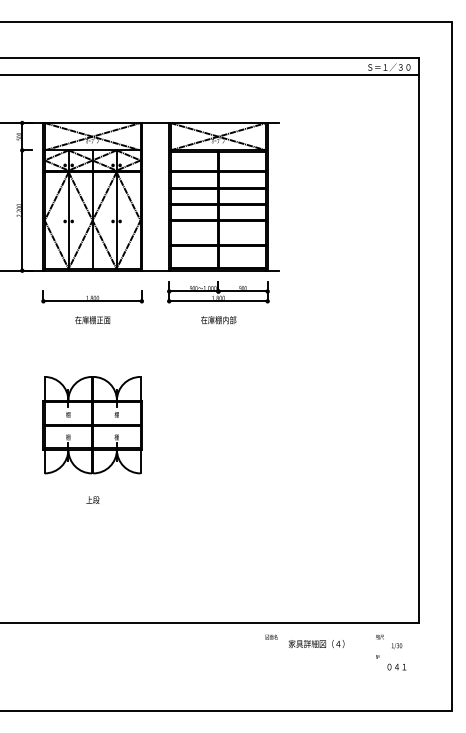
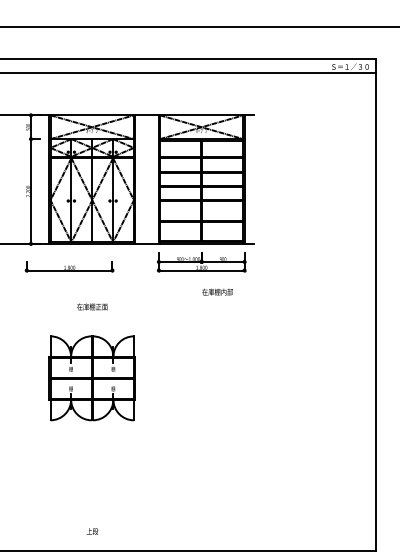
part: (92, 296) -> (69, 266), moved
text: (92, 320) -> (92, 307), moved
text: (218, 320) -> (217, 292), moved
text: (92, 499) -> (92, 530), moved

